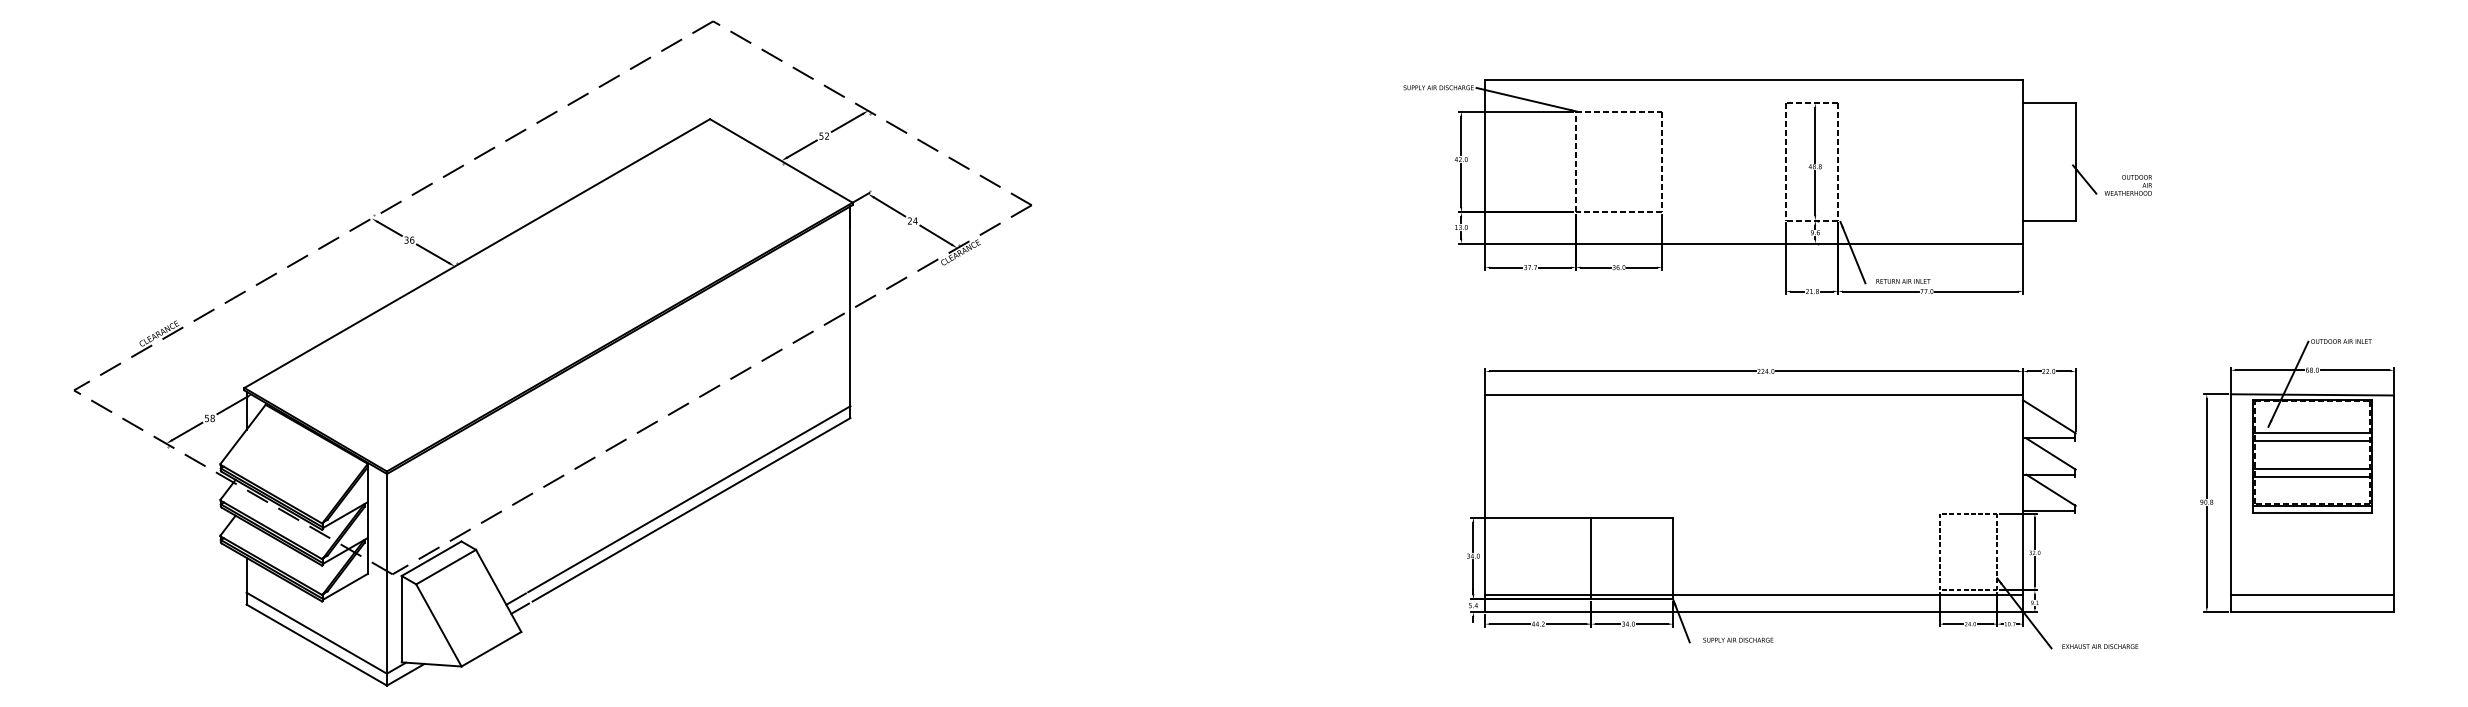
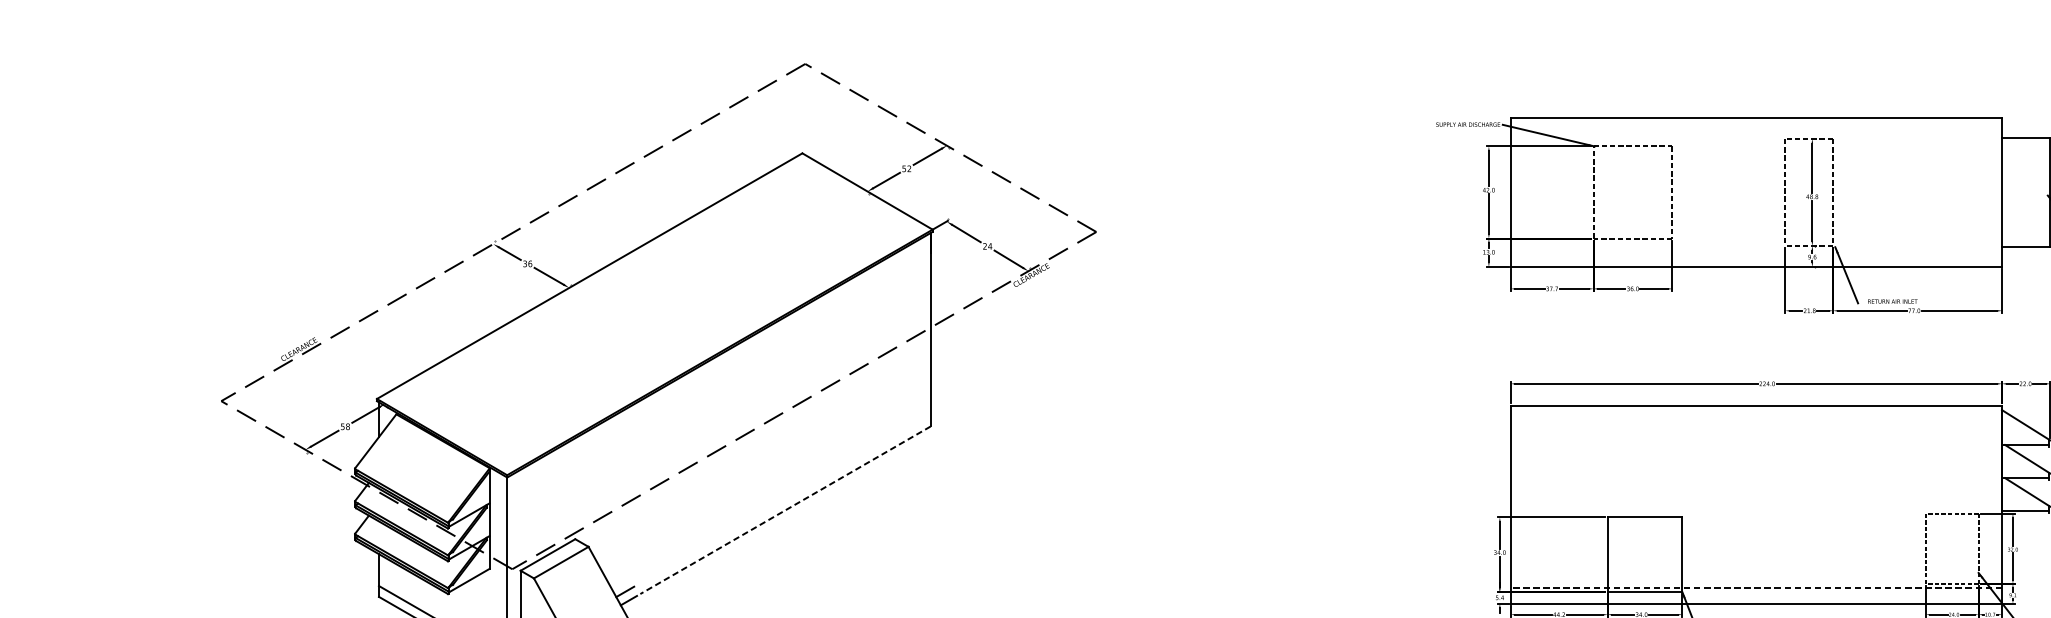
line: (689, 499) -> (783, 500), removed
line: (691, 510) -> (785, 510), solid -> dashed
line: (1754, 594) -> (1756, 587), solid -> dashed

